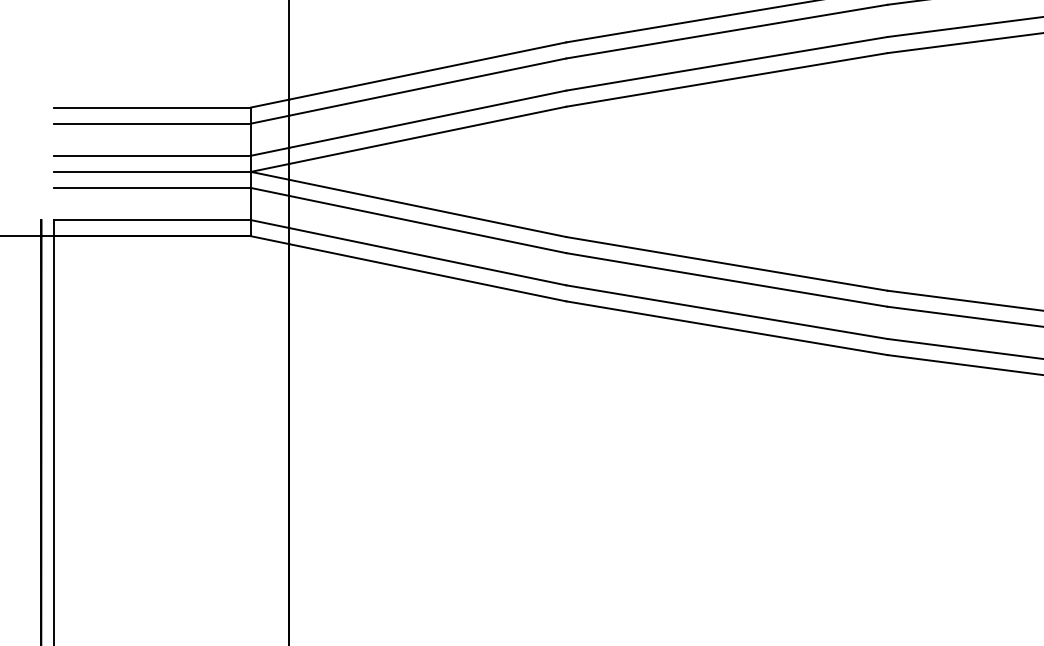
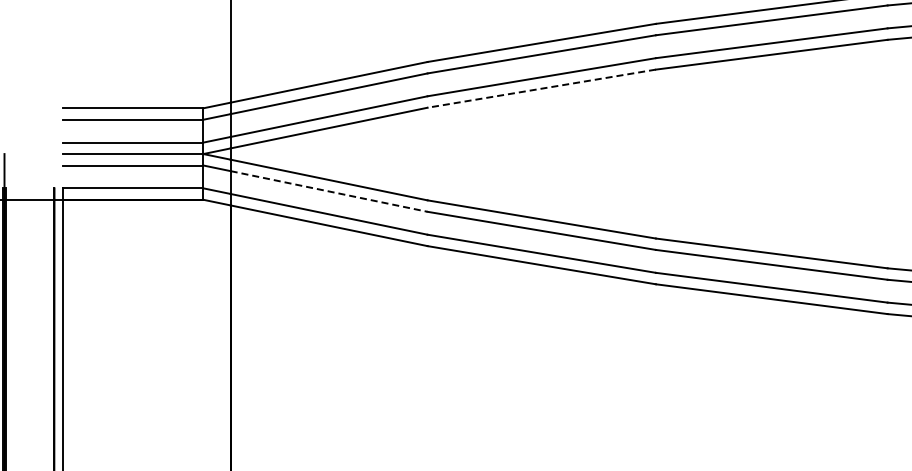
line: (726, 79) -> (541, 88), solid -> dashed
line: (428, 224) -> (329, 191), solid -> dashed

